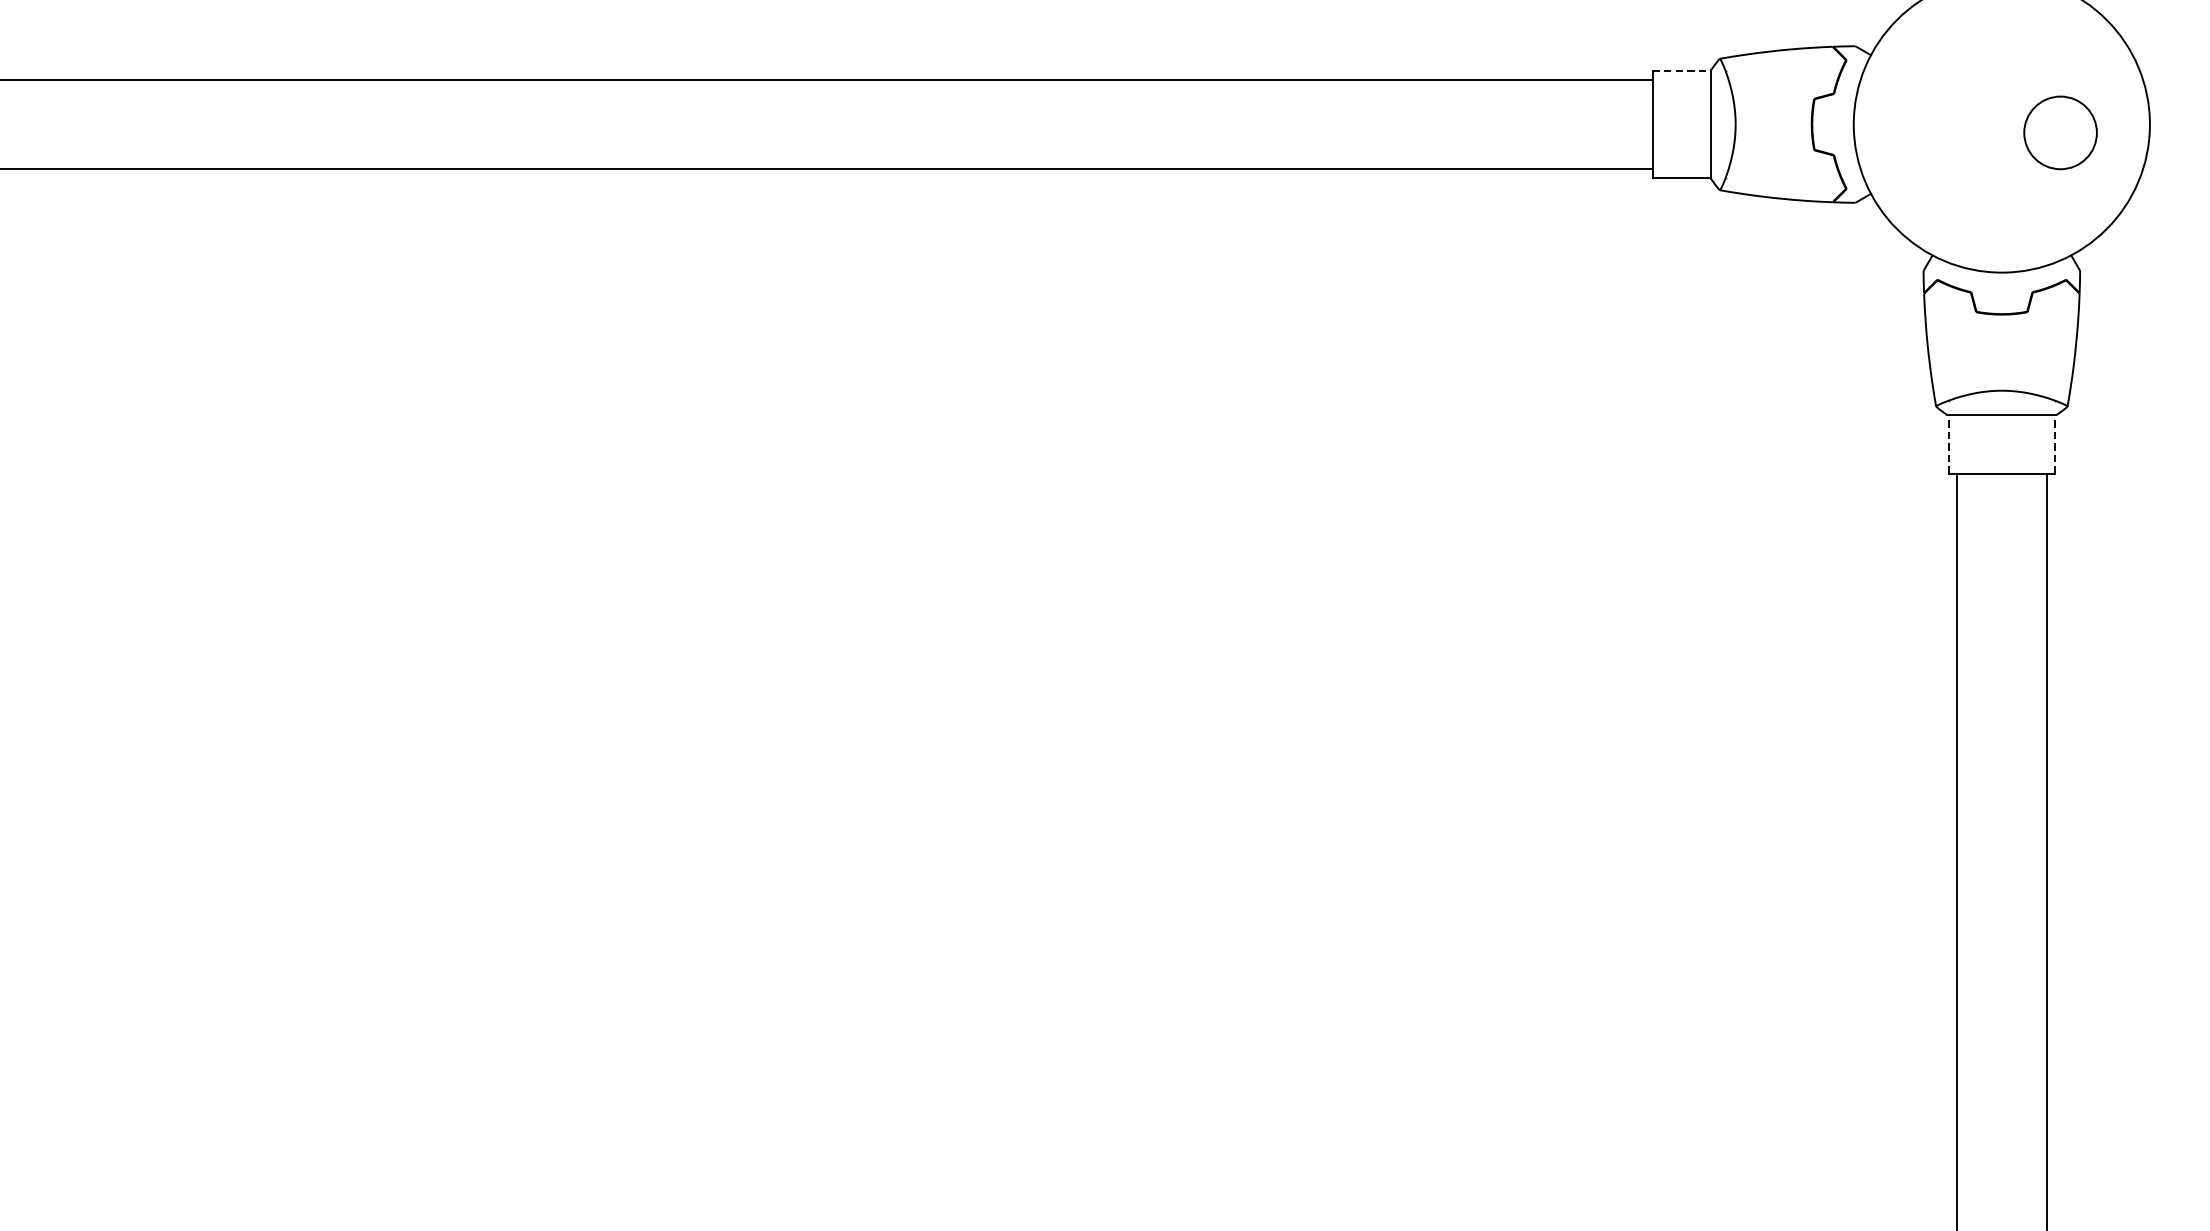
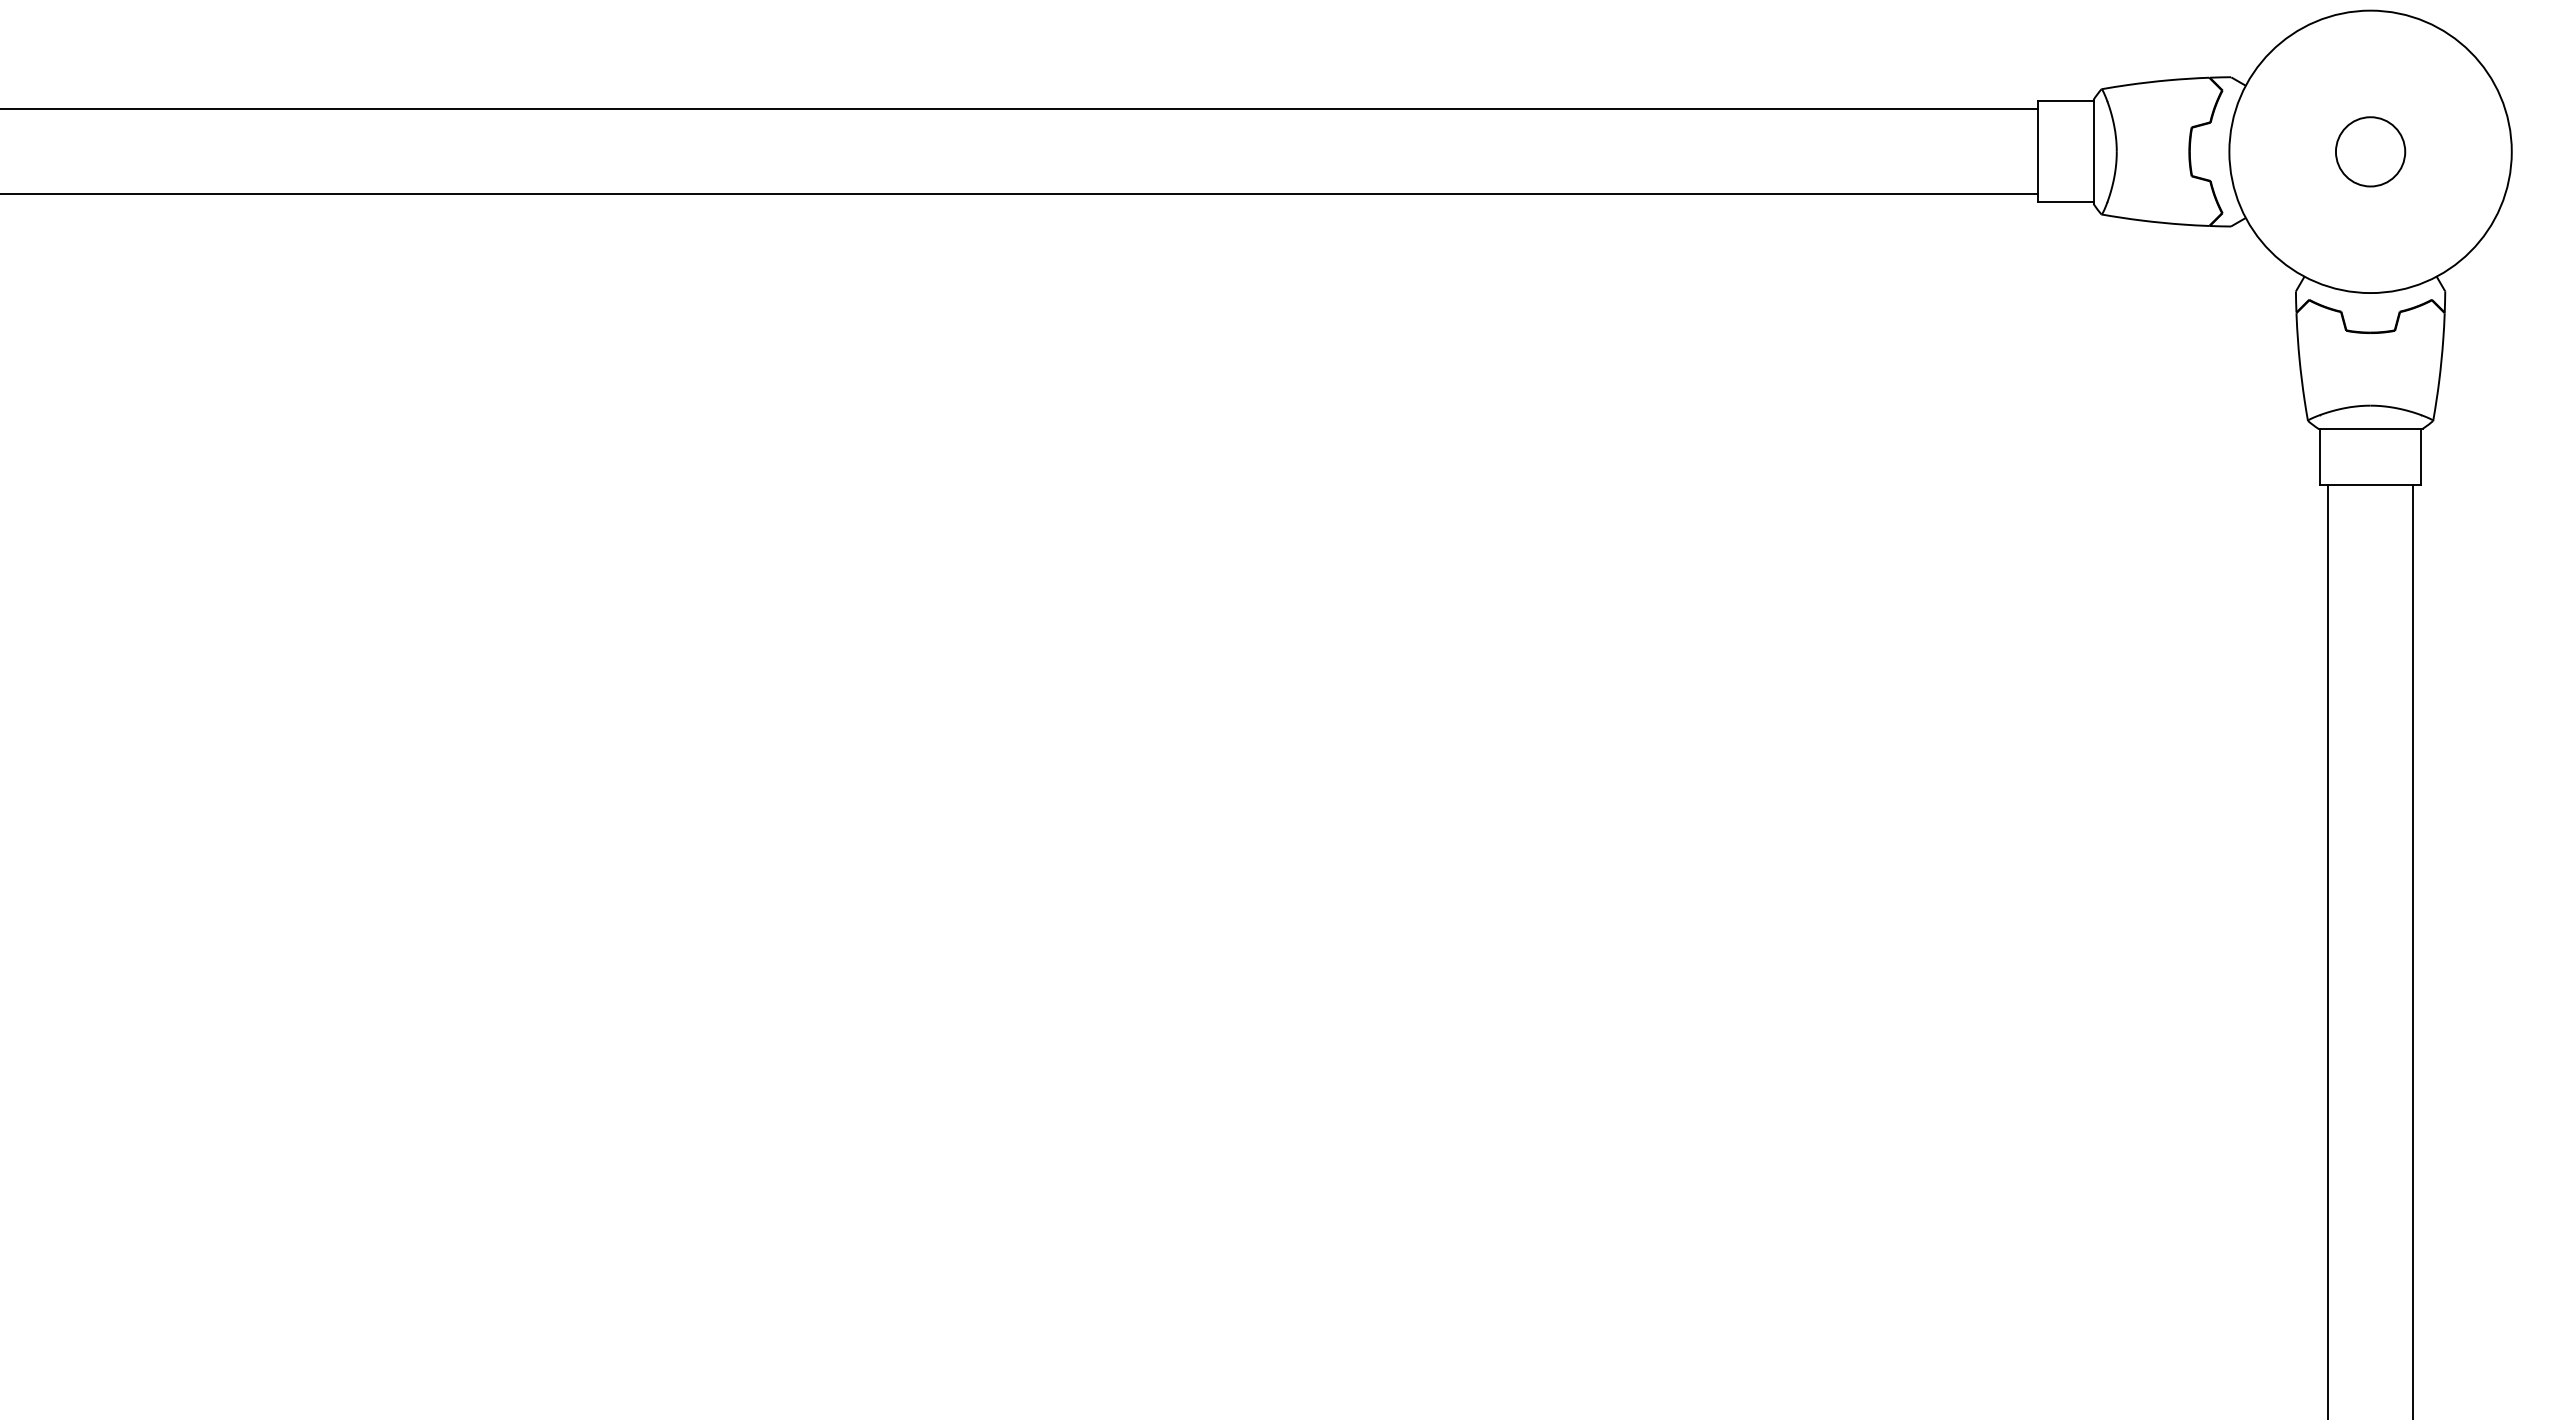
line: (1681, 71) -> (2065, 101), dashed -> solid
circle: (2060, 132) -> (2370, 151), moved
line: (1948, 444) -> (2319, 456), dashed -> solid
line: (2055, 444) -> (2421, 456), dashed -> solid

